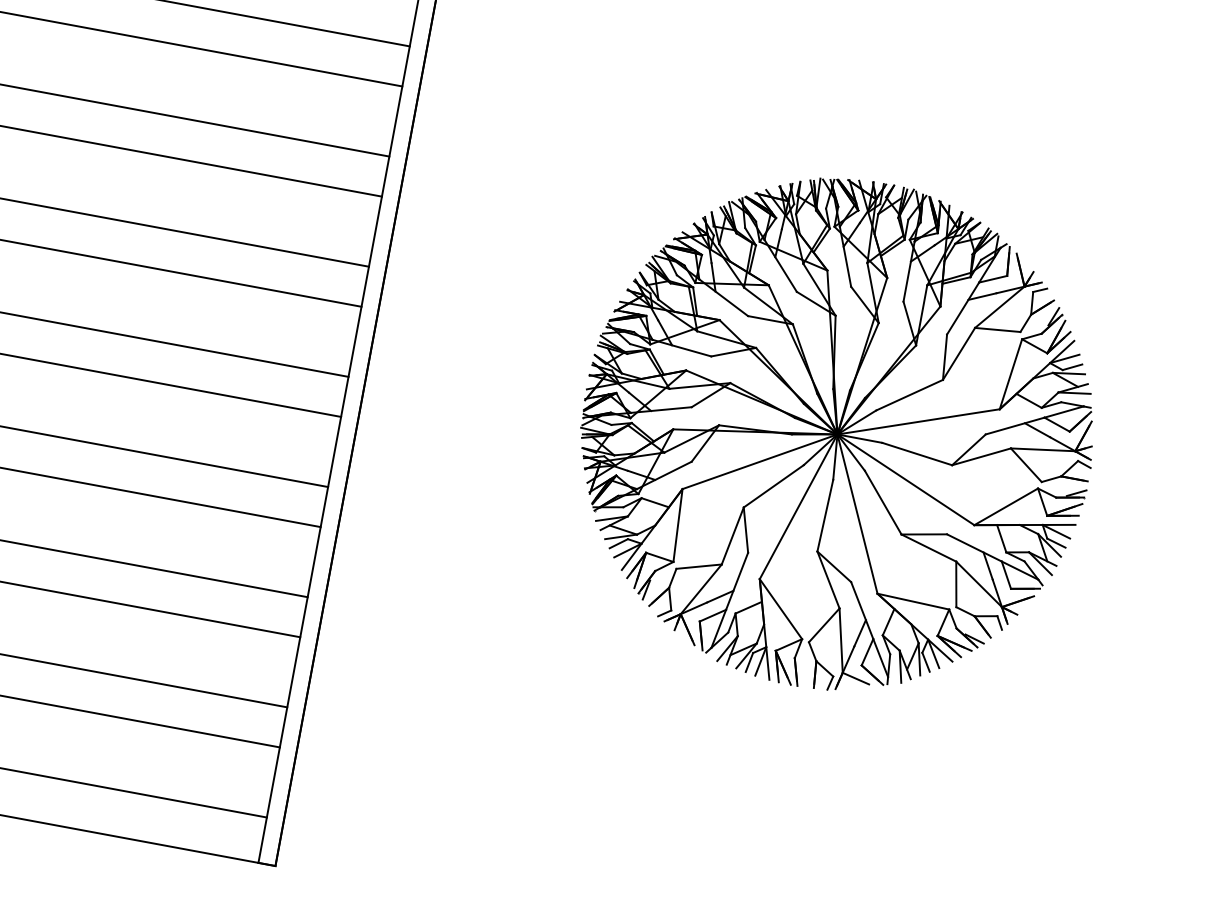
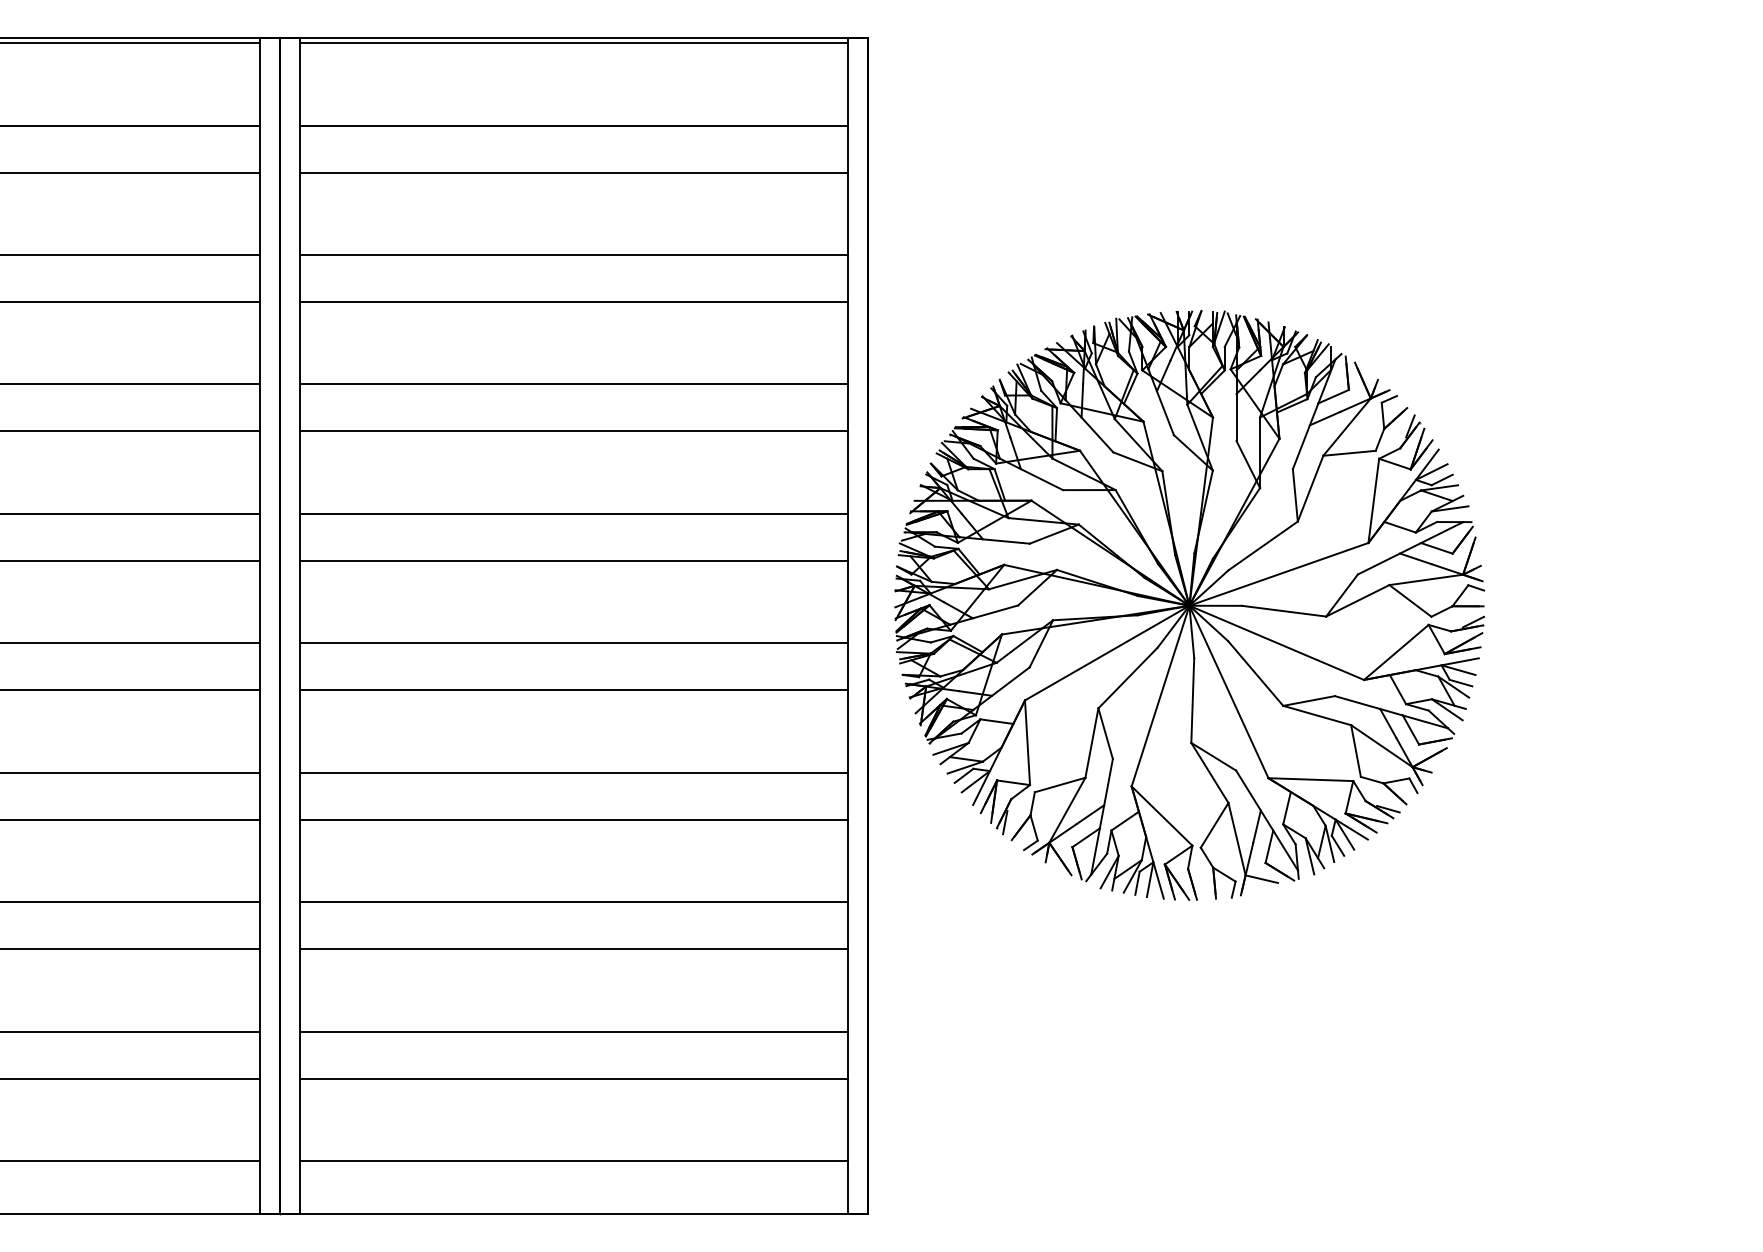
part: (837, 433) -> (1189, 604), moved

